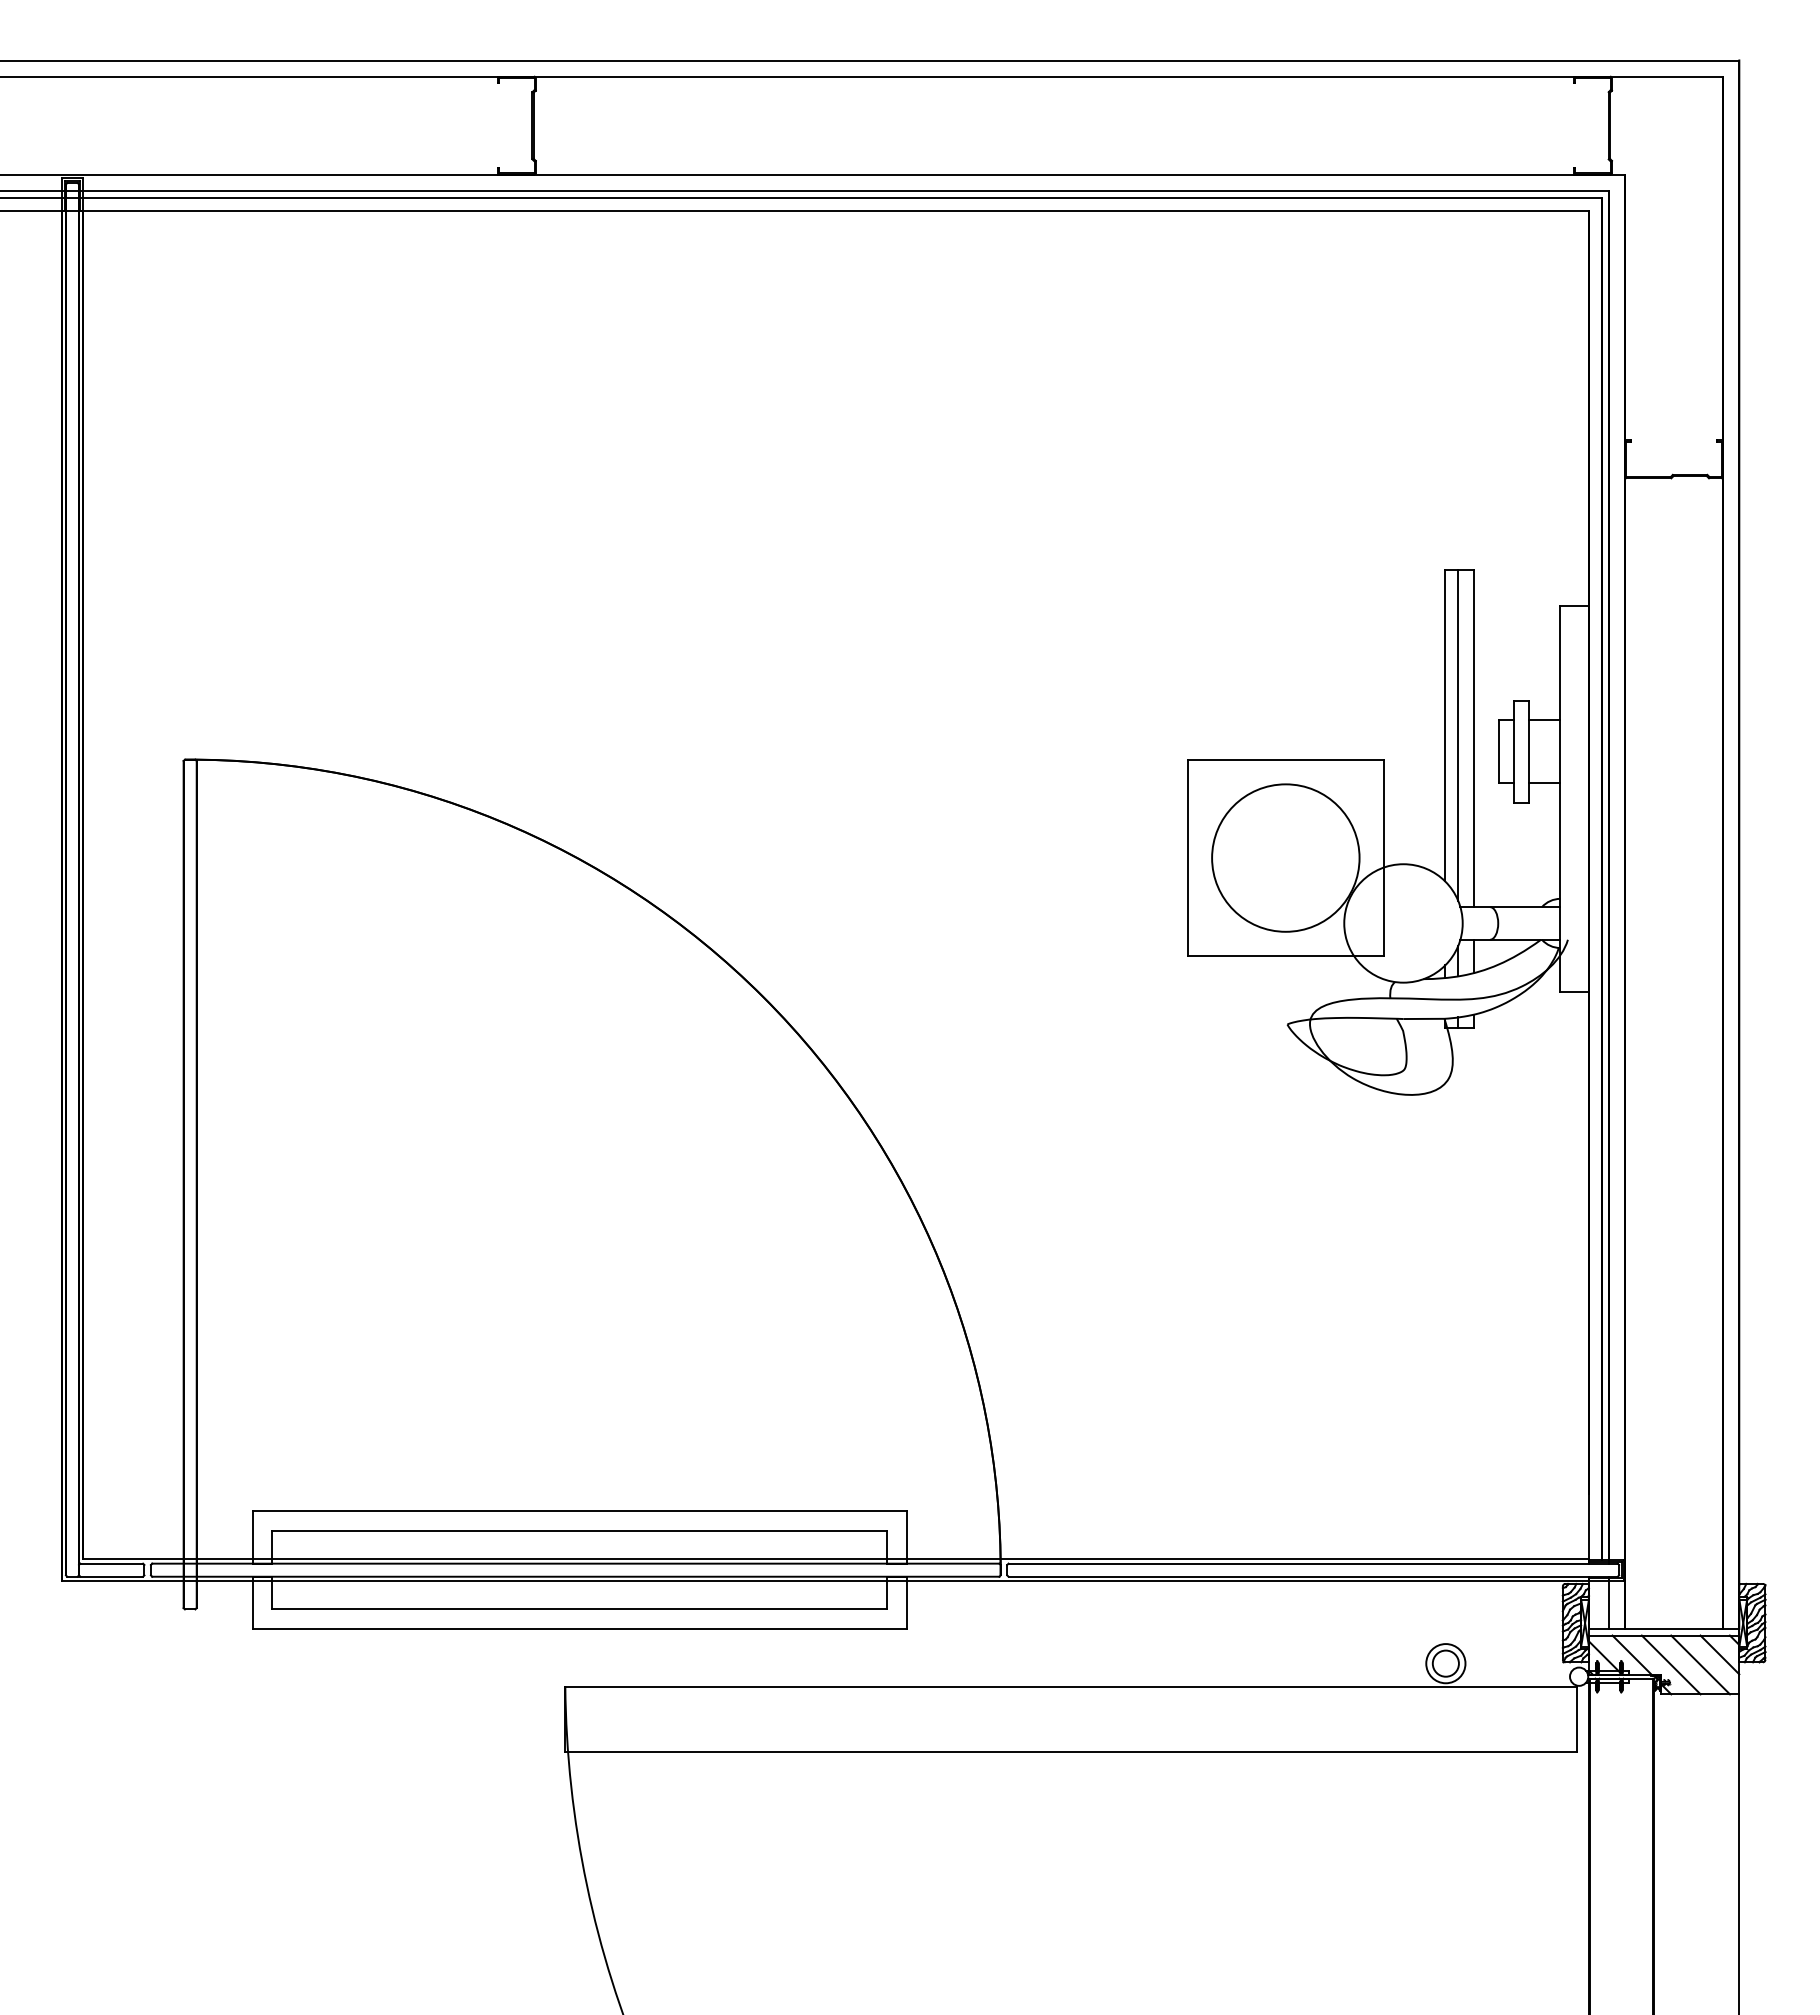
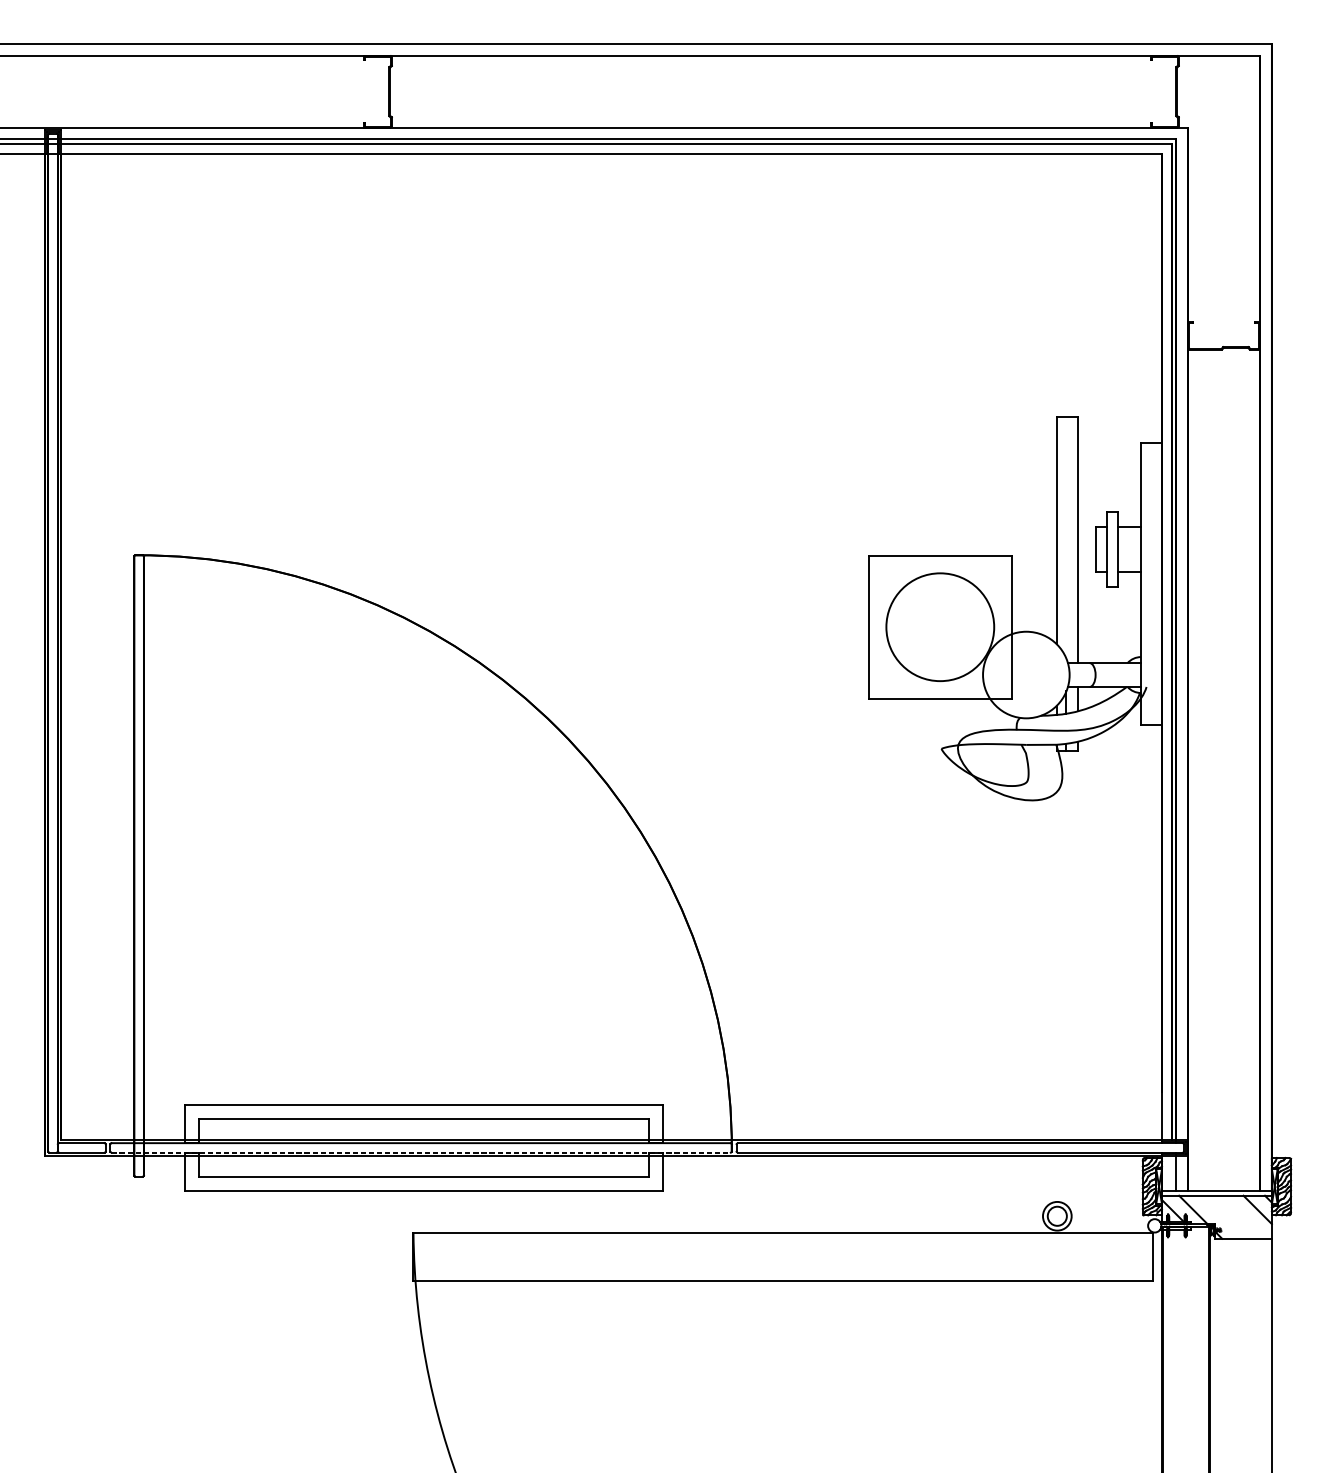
line: (1458, 735) -> (1066, 537), removed
line: (575, 1576) -> (420, 1152), solid -> dashed
line: (1670, 1664) -> (1221, 1216), removed
line: (1700, 1664) -> (1243, 1216), removed

